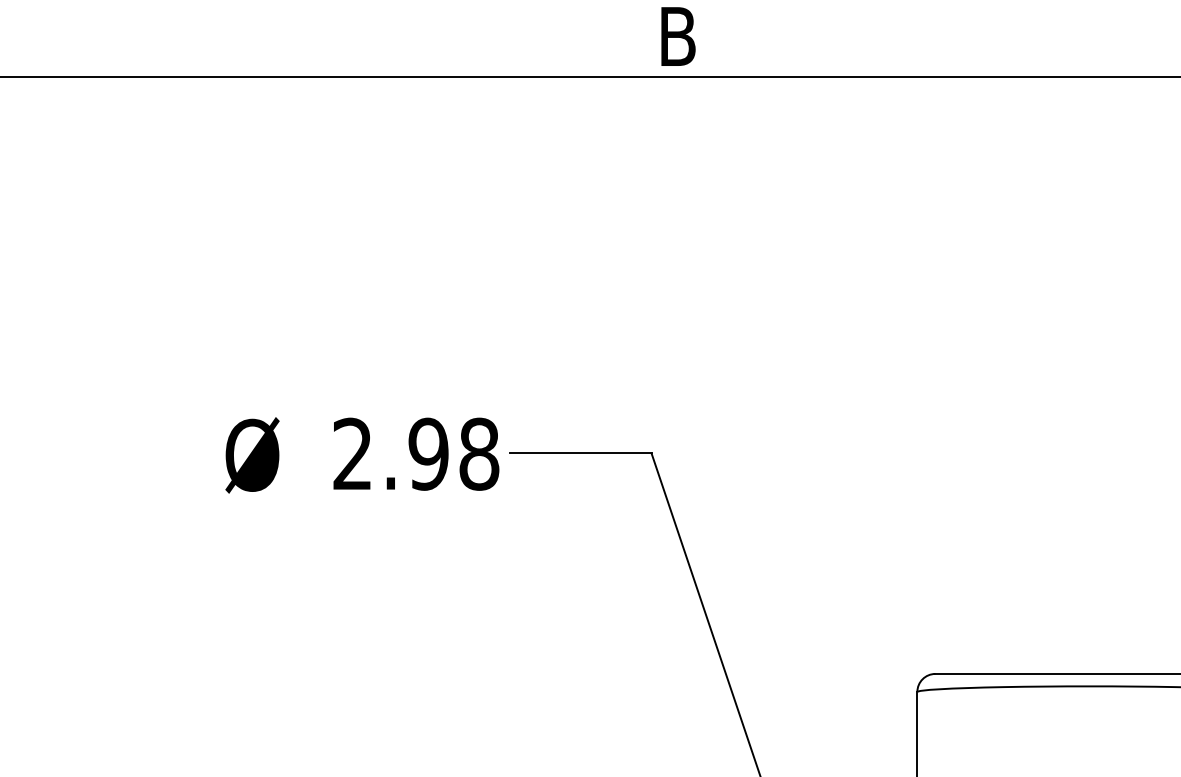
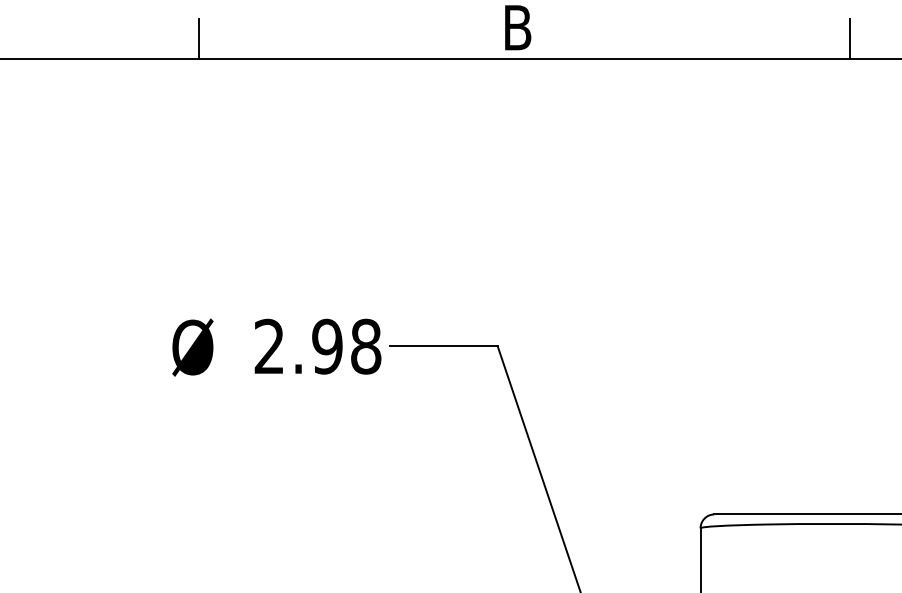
line: (260, 51) -> (199, 39), added
line: (1113, 51) -> (850, 39), added

